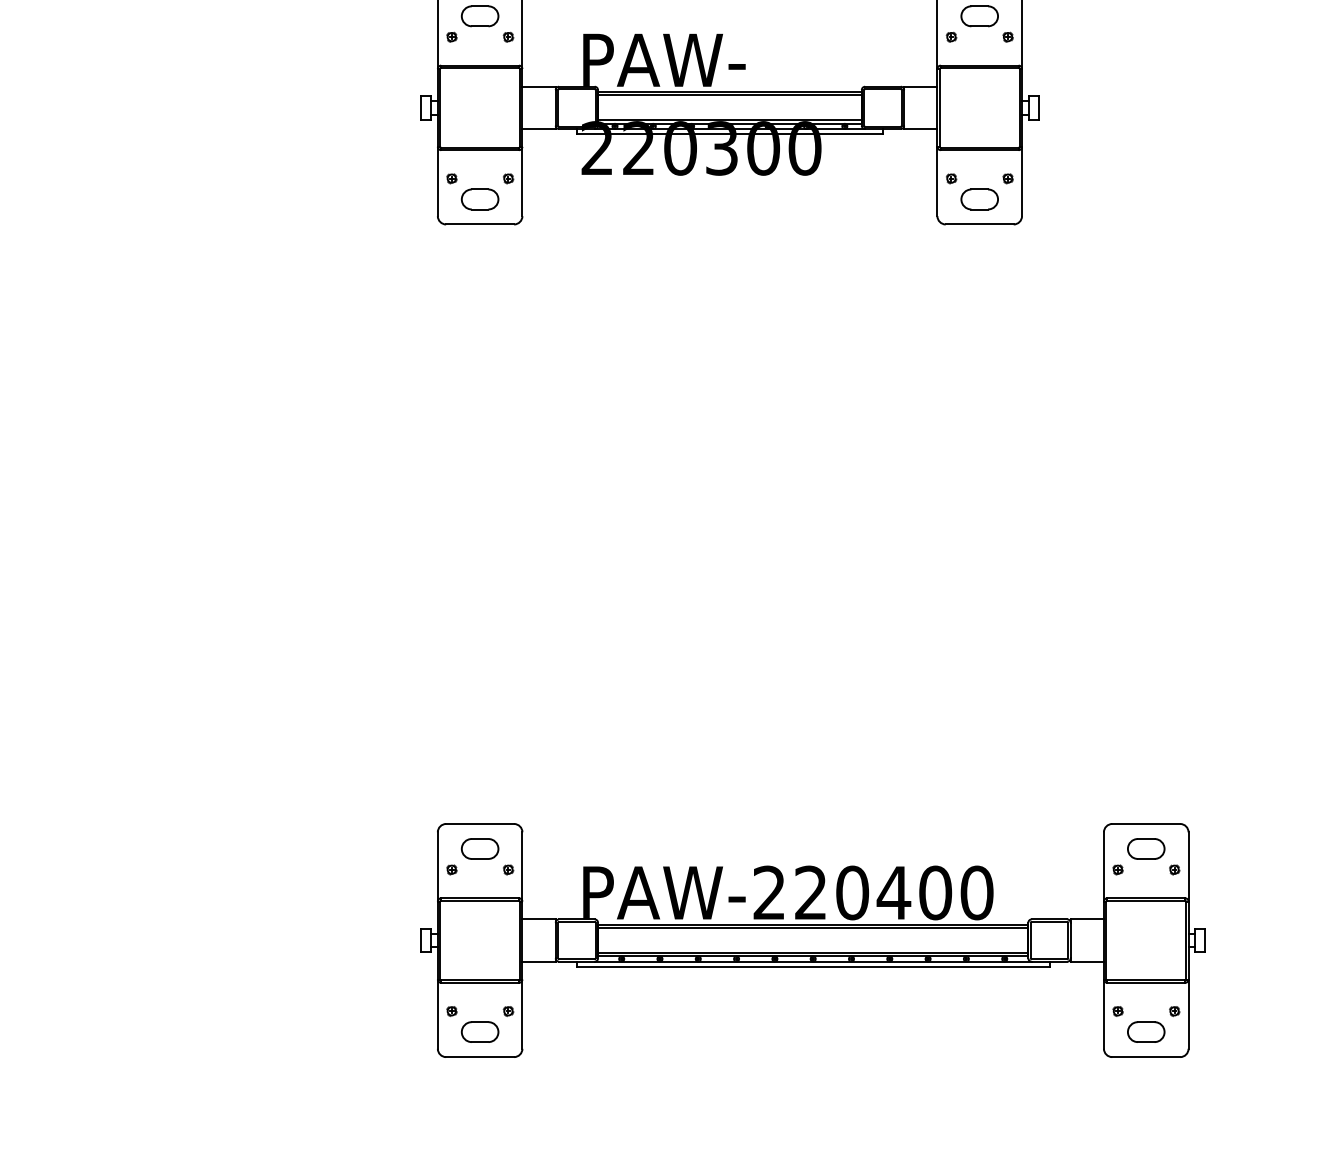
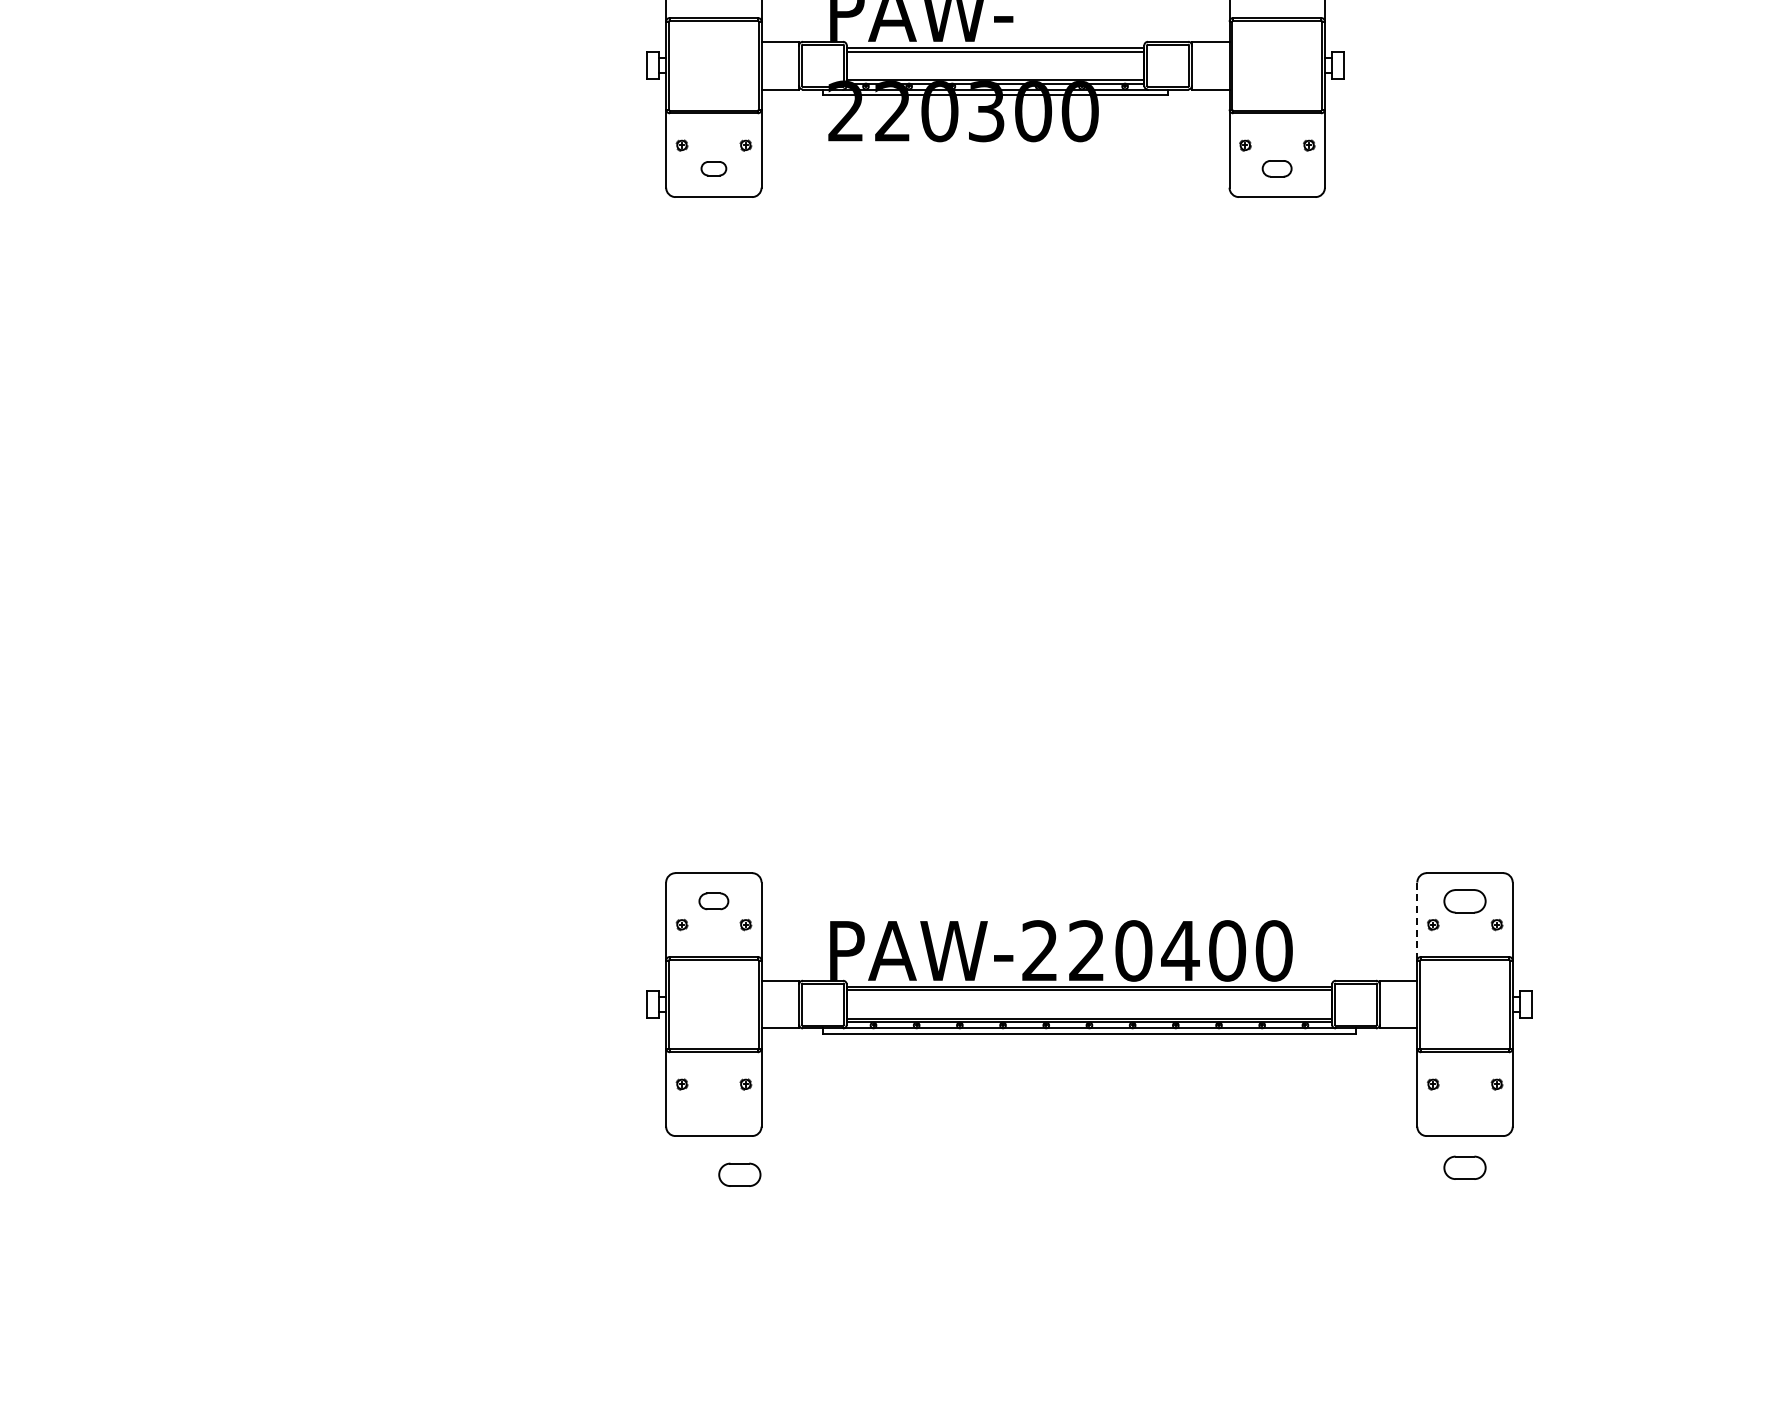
part: (479, 199) -> (713, 168), size x0.6
part: (979, 199) -> (1276, 168), size x0.7
part: (479, 849) -> (713, 901), size x0.7
line: (1104, 867) -> (1417, 922), solid -> dashed
part: (479, 1031) -> (739, 1174), moved
part: (1145, 1031) -> (1464, 1167), moved

